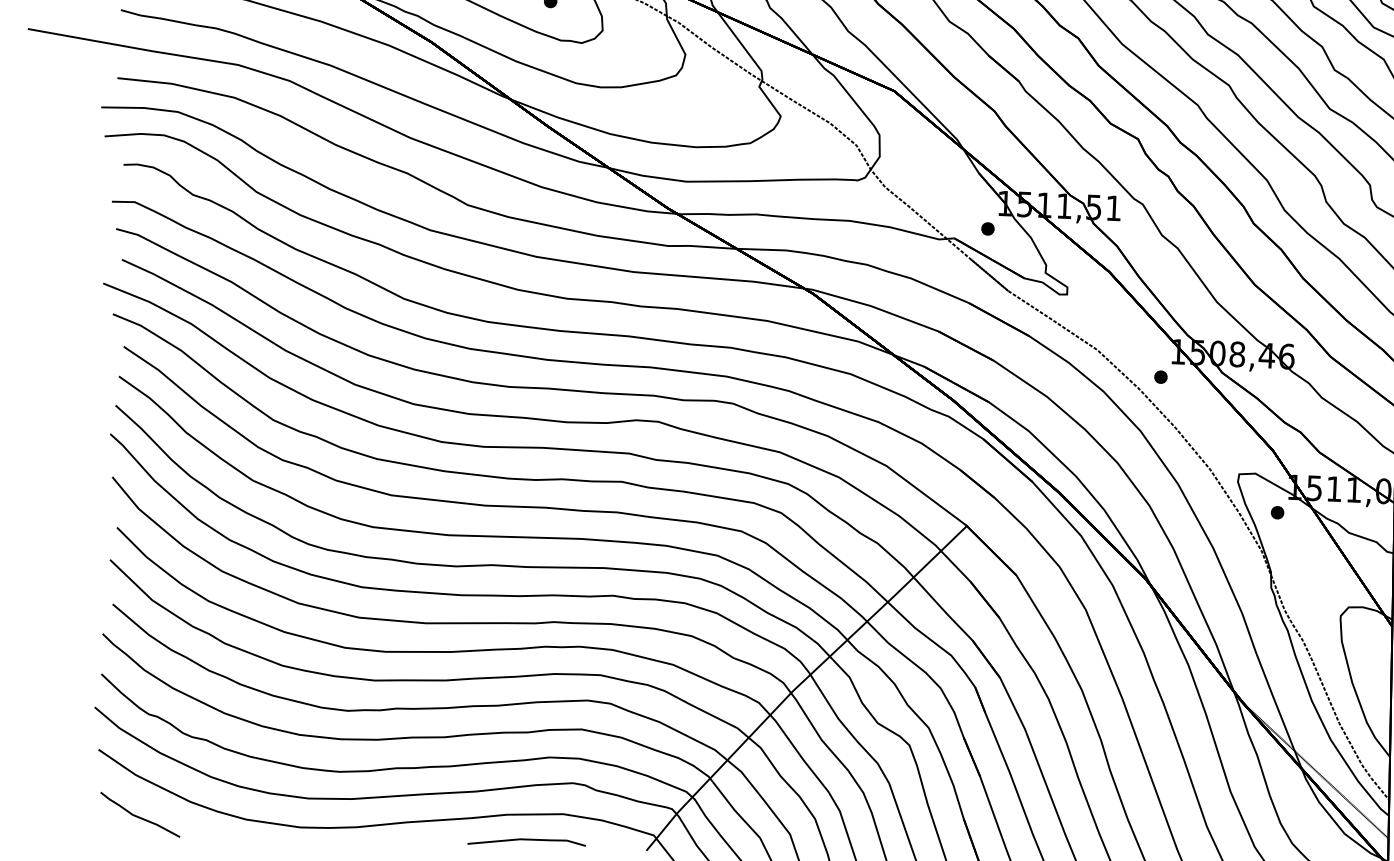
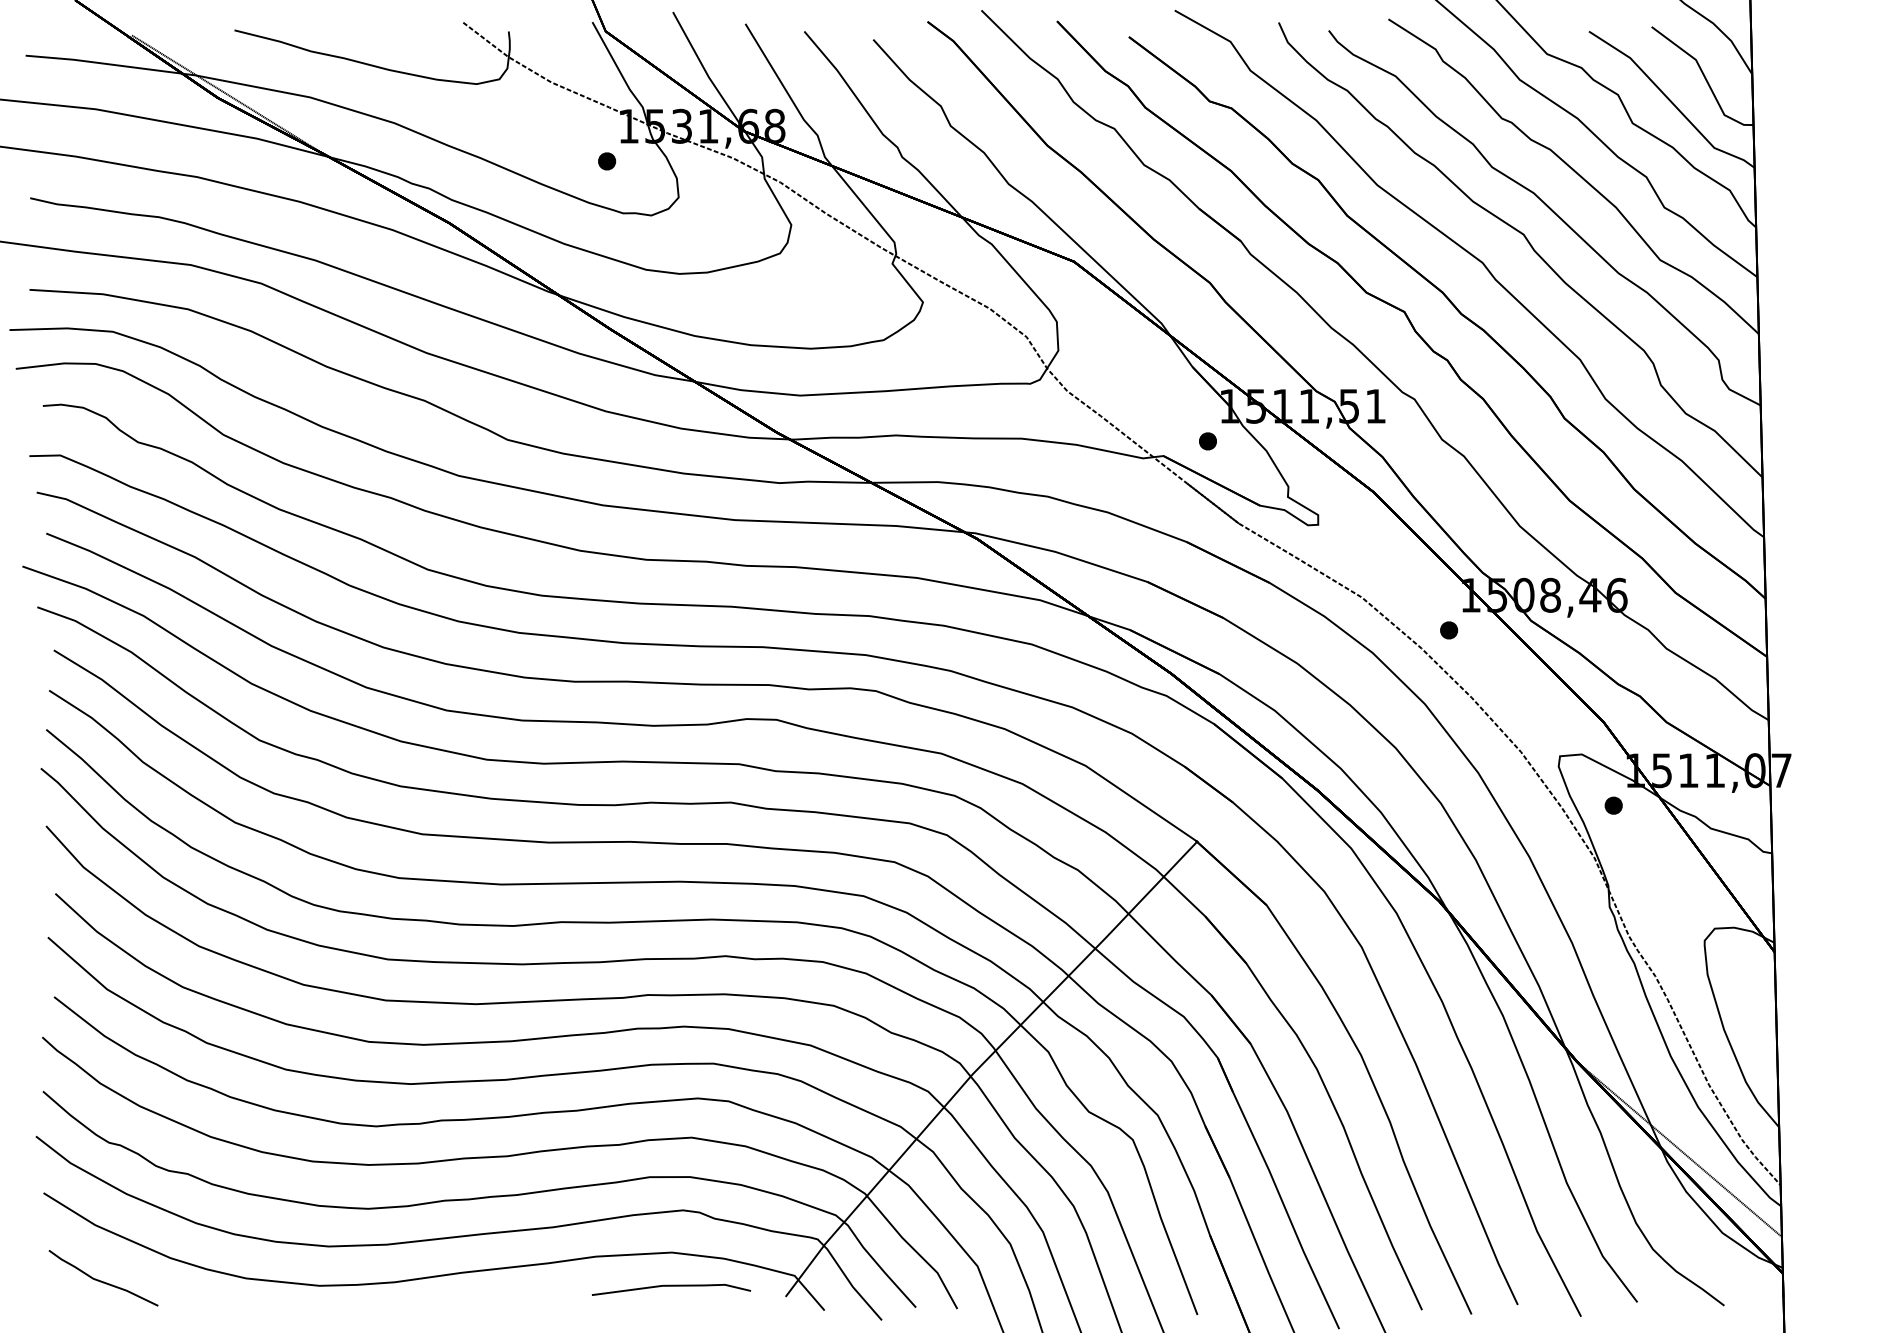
line: (526, 840) -> (671, 1286), moved

